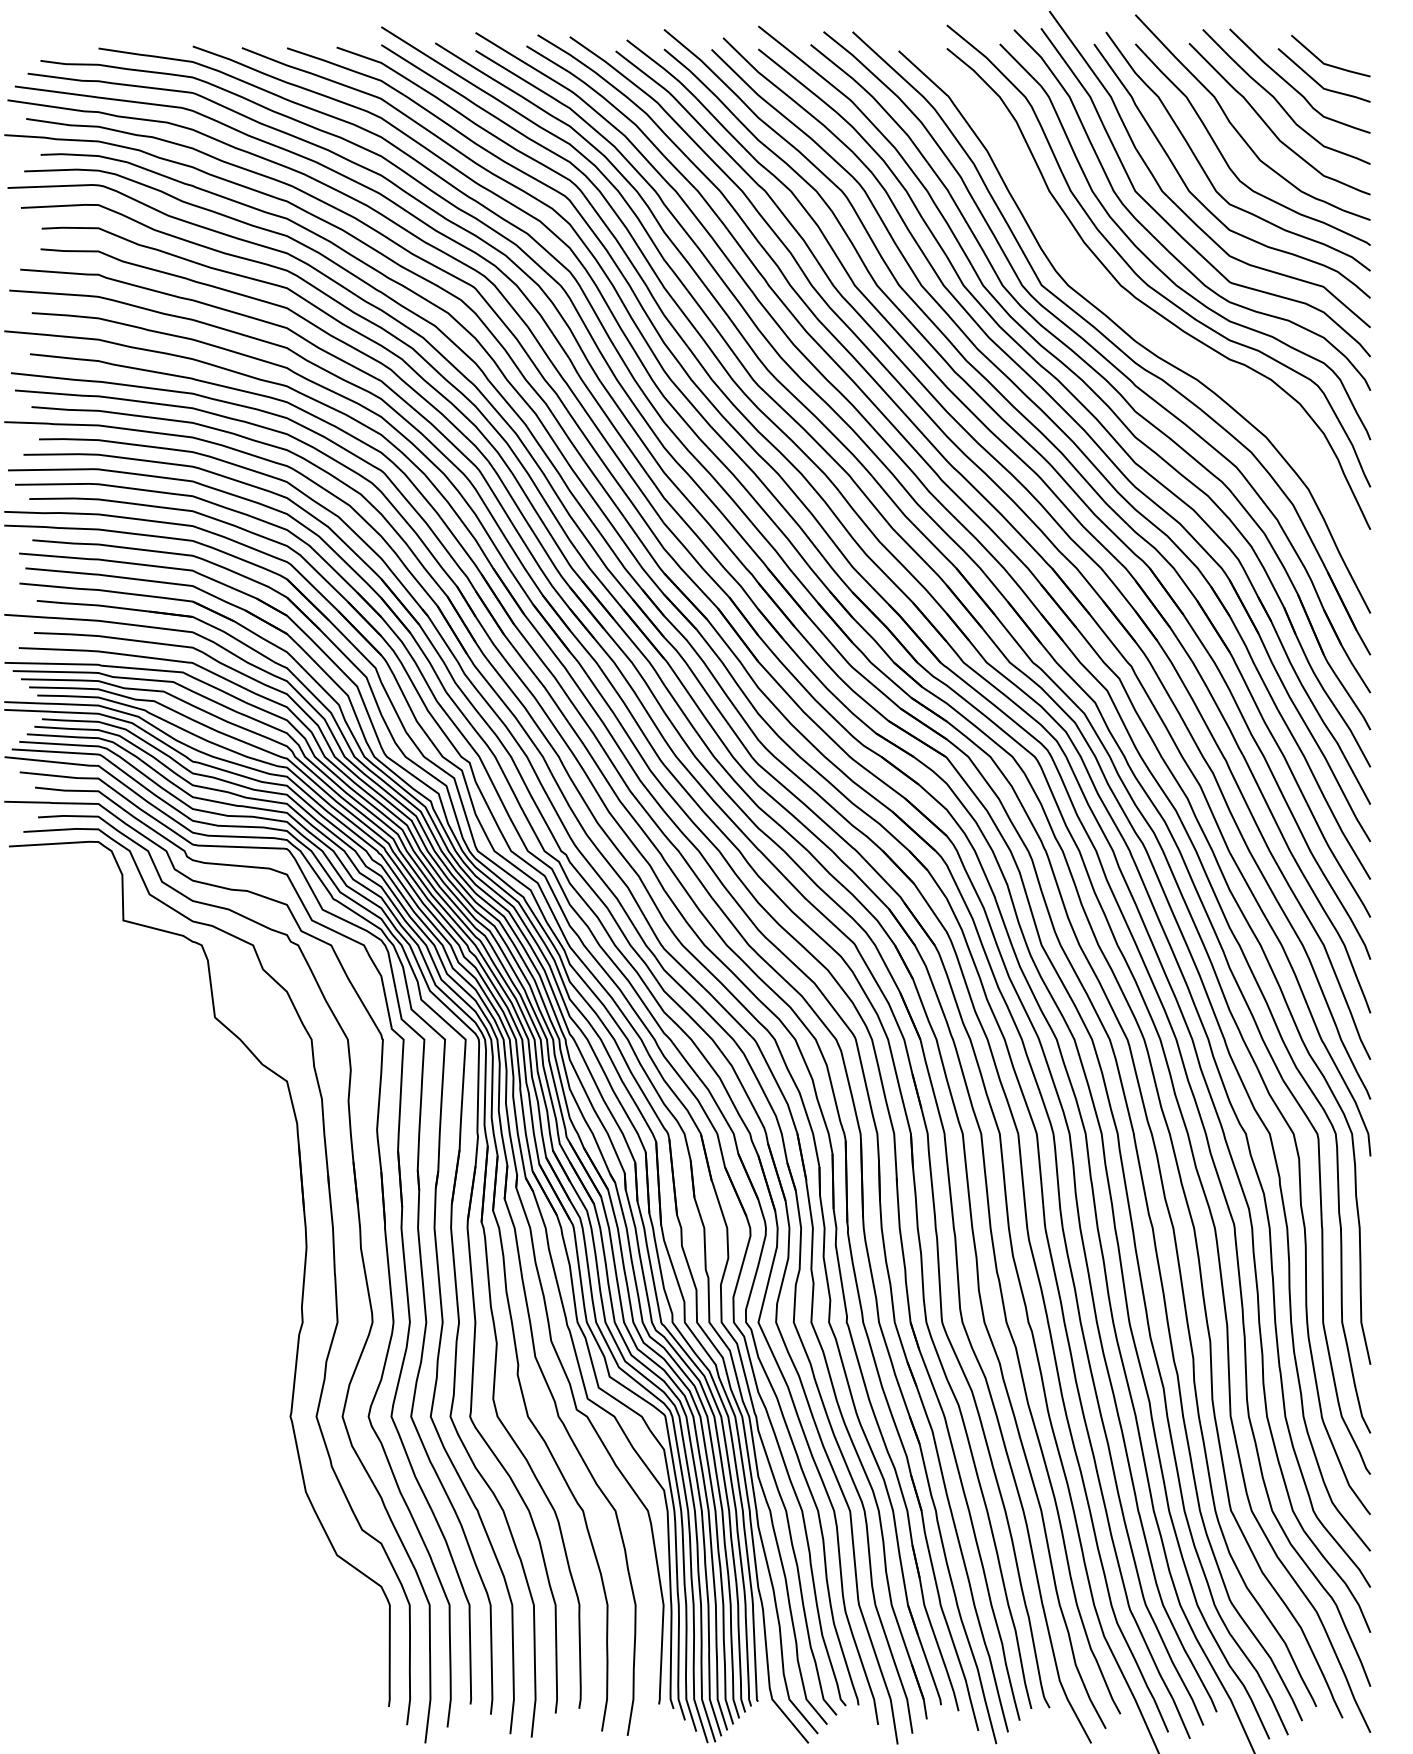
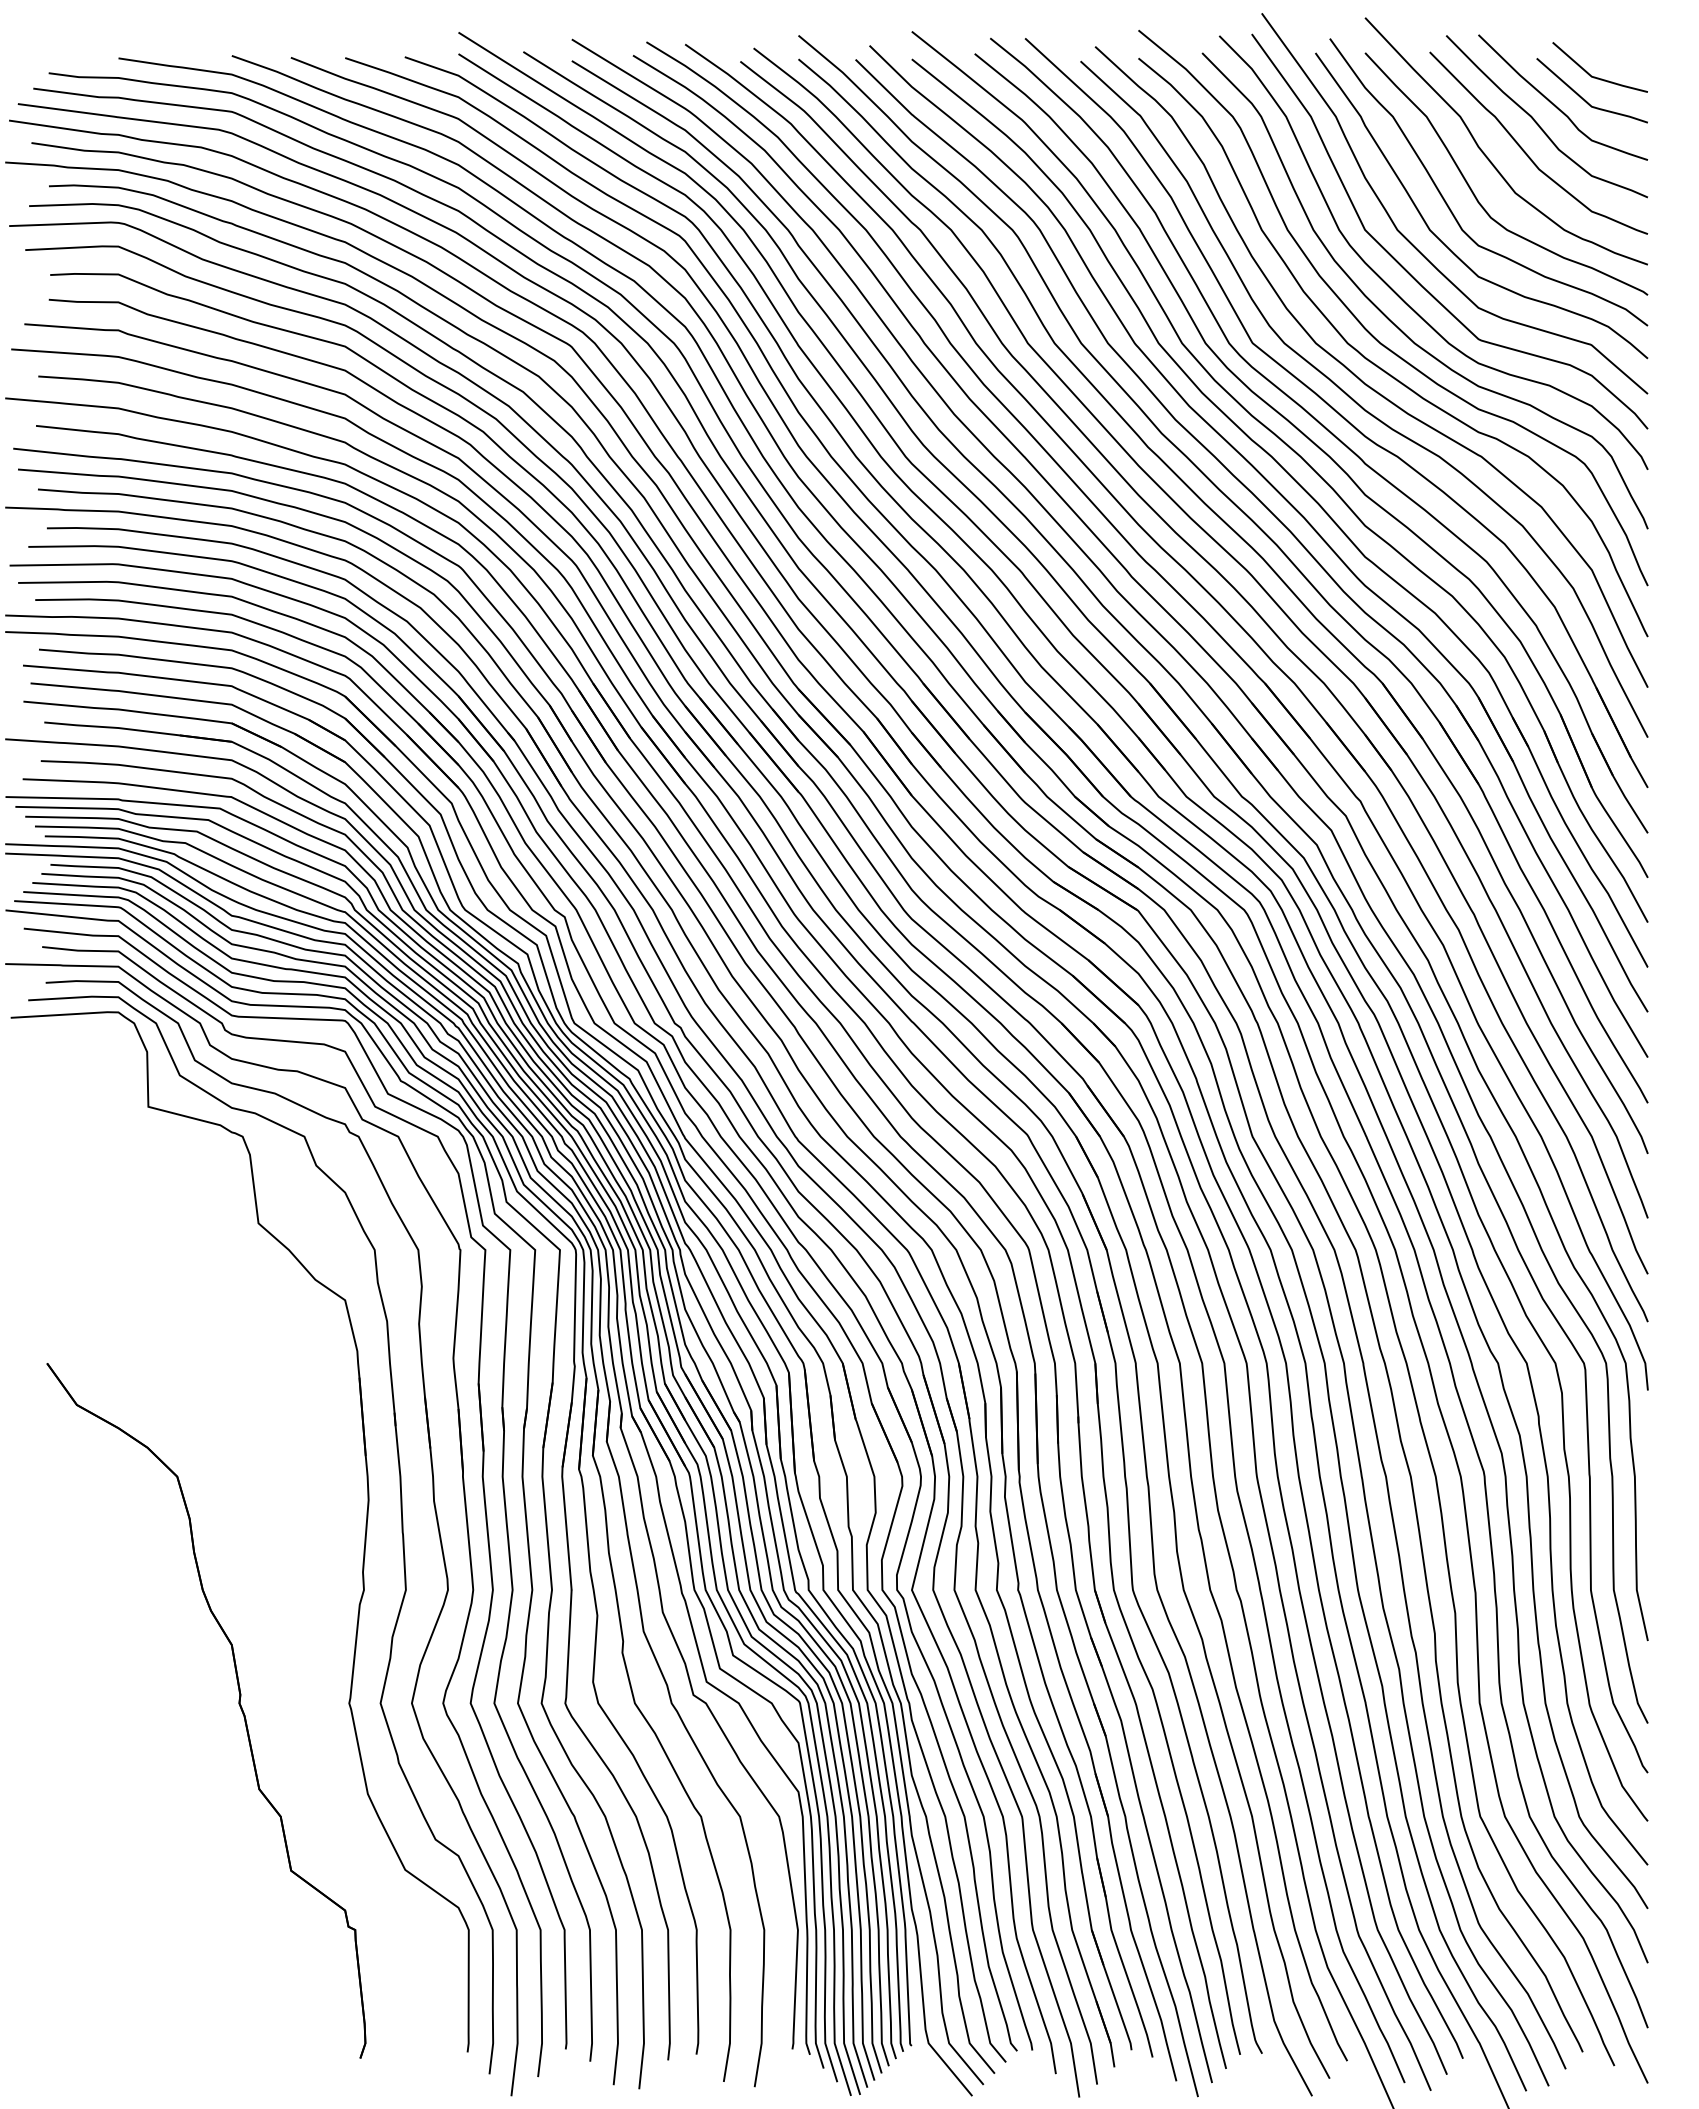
curve: (1130, 313) -> (1359, 377), added
part: (198, 1417) -> (238, 1704), added

